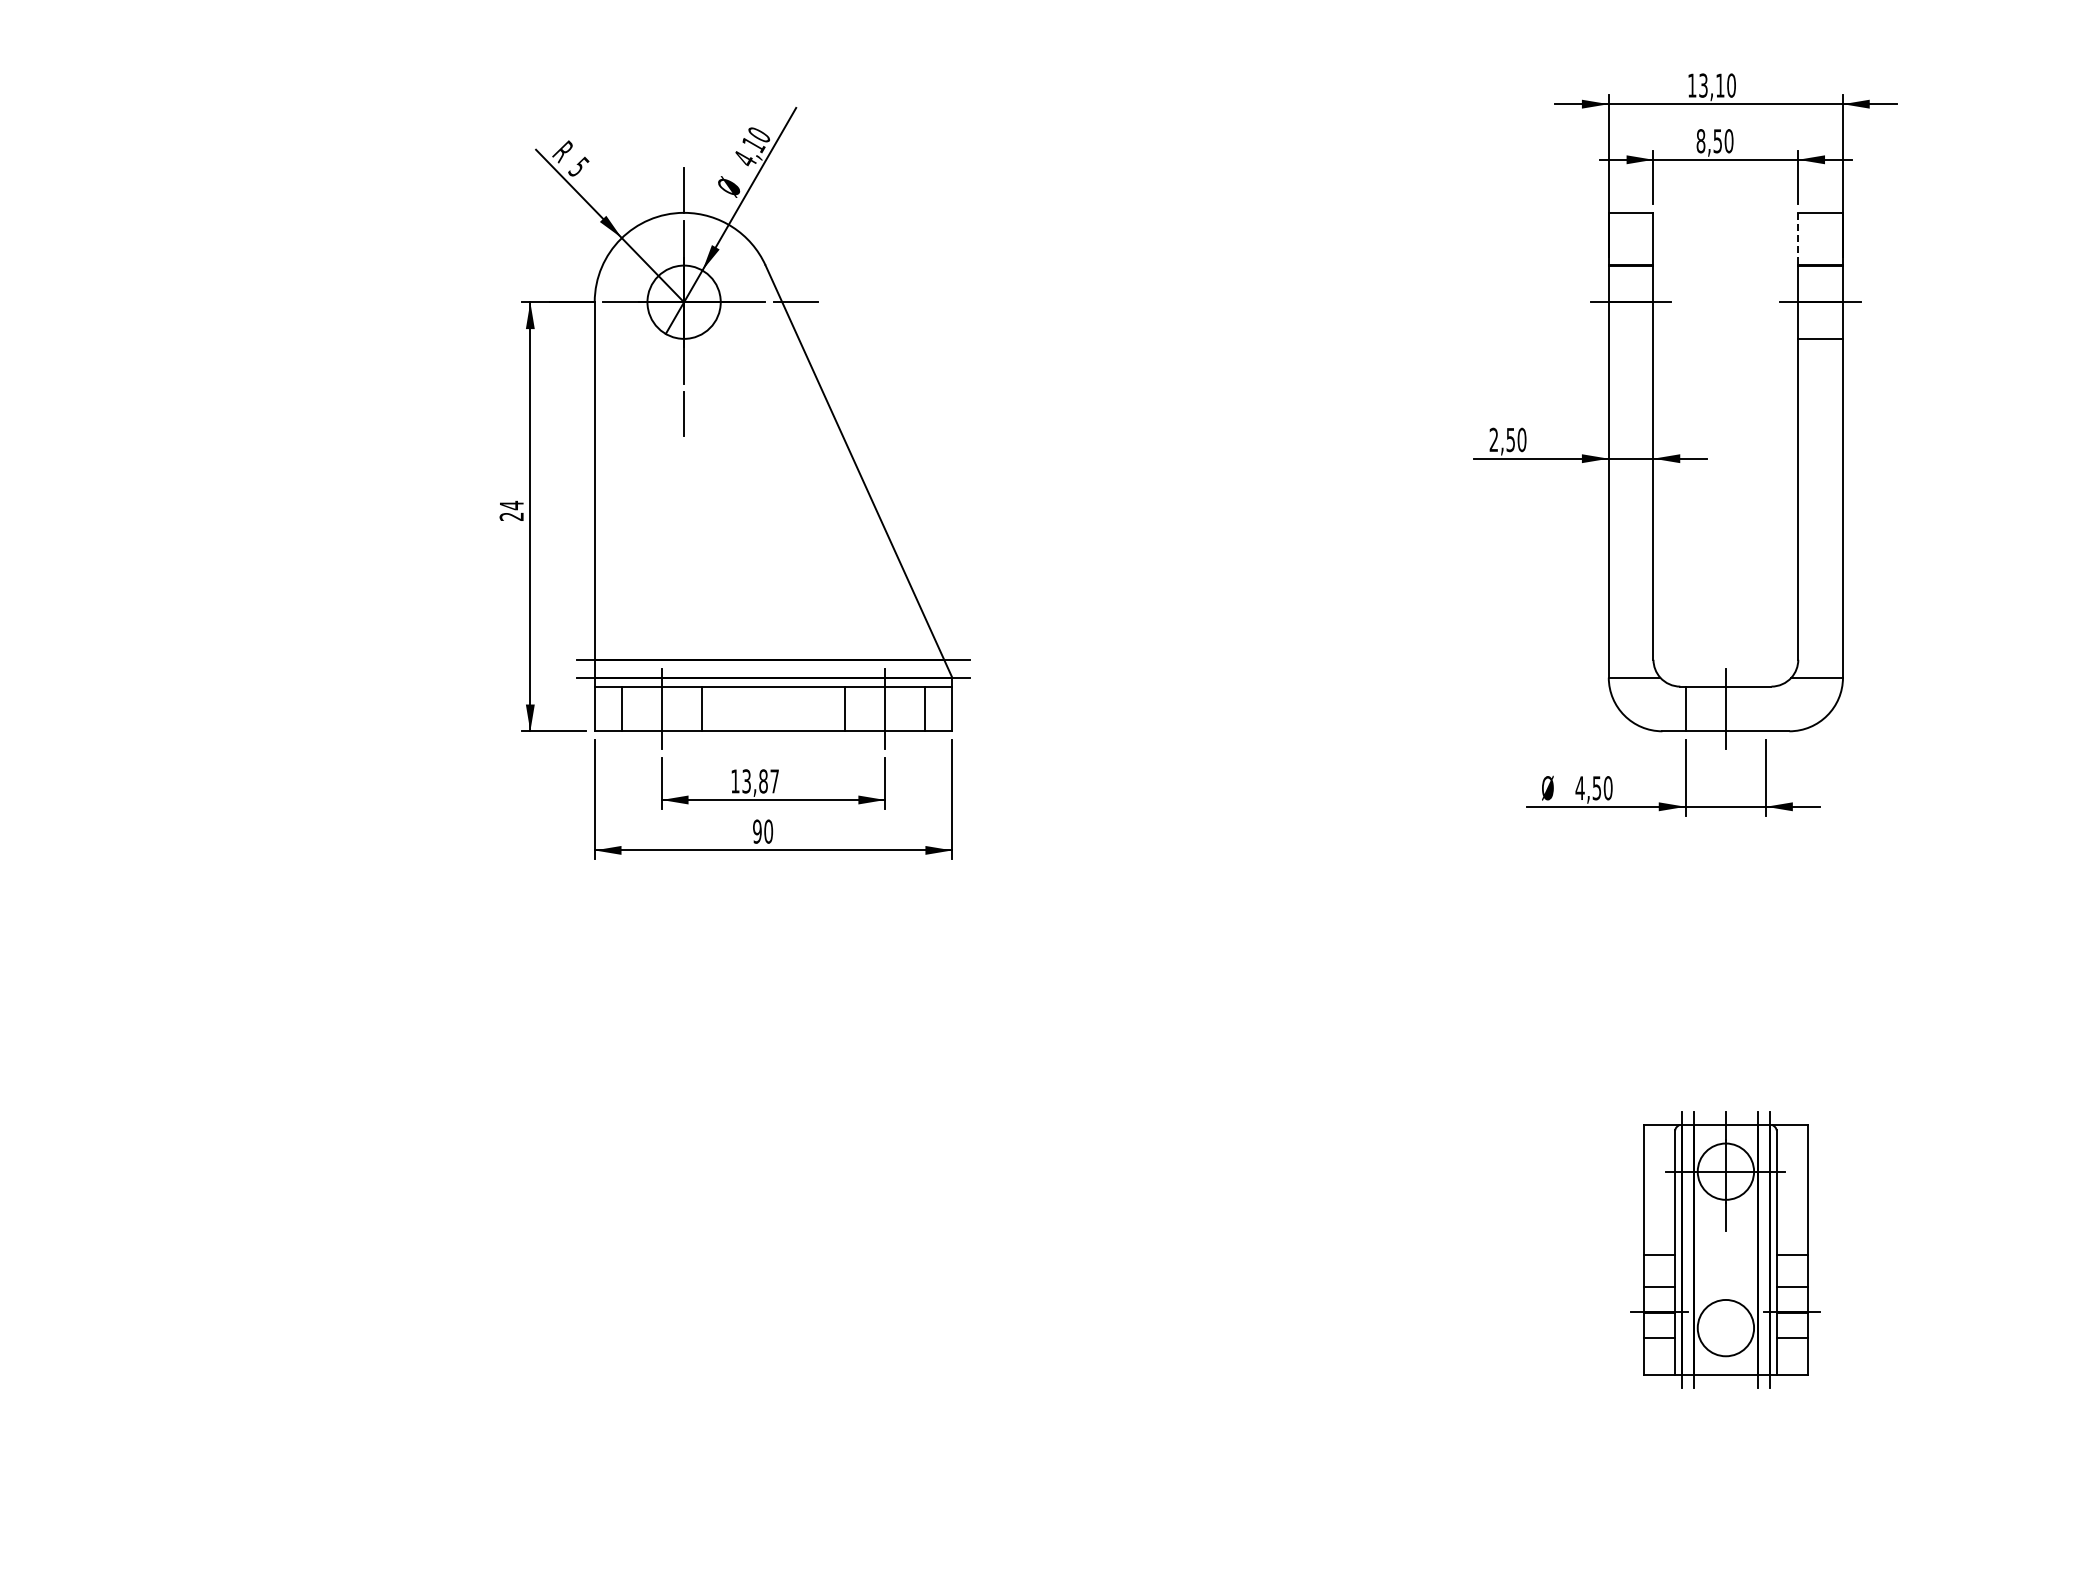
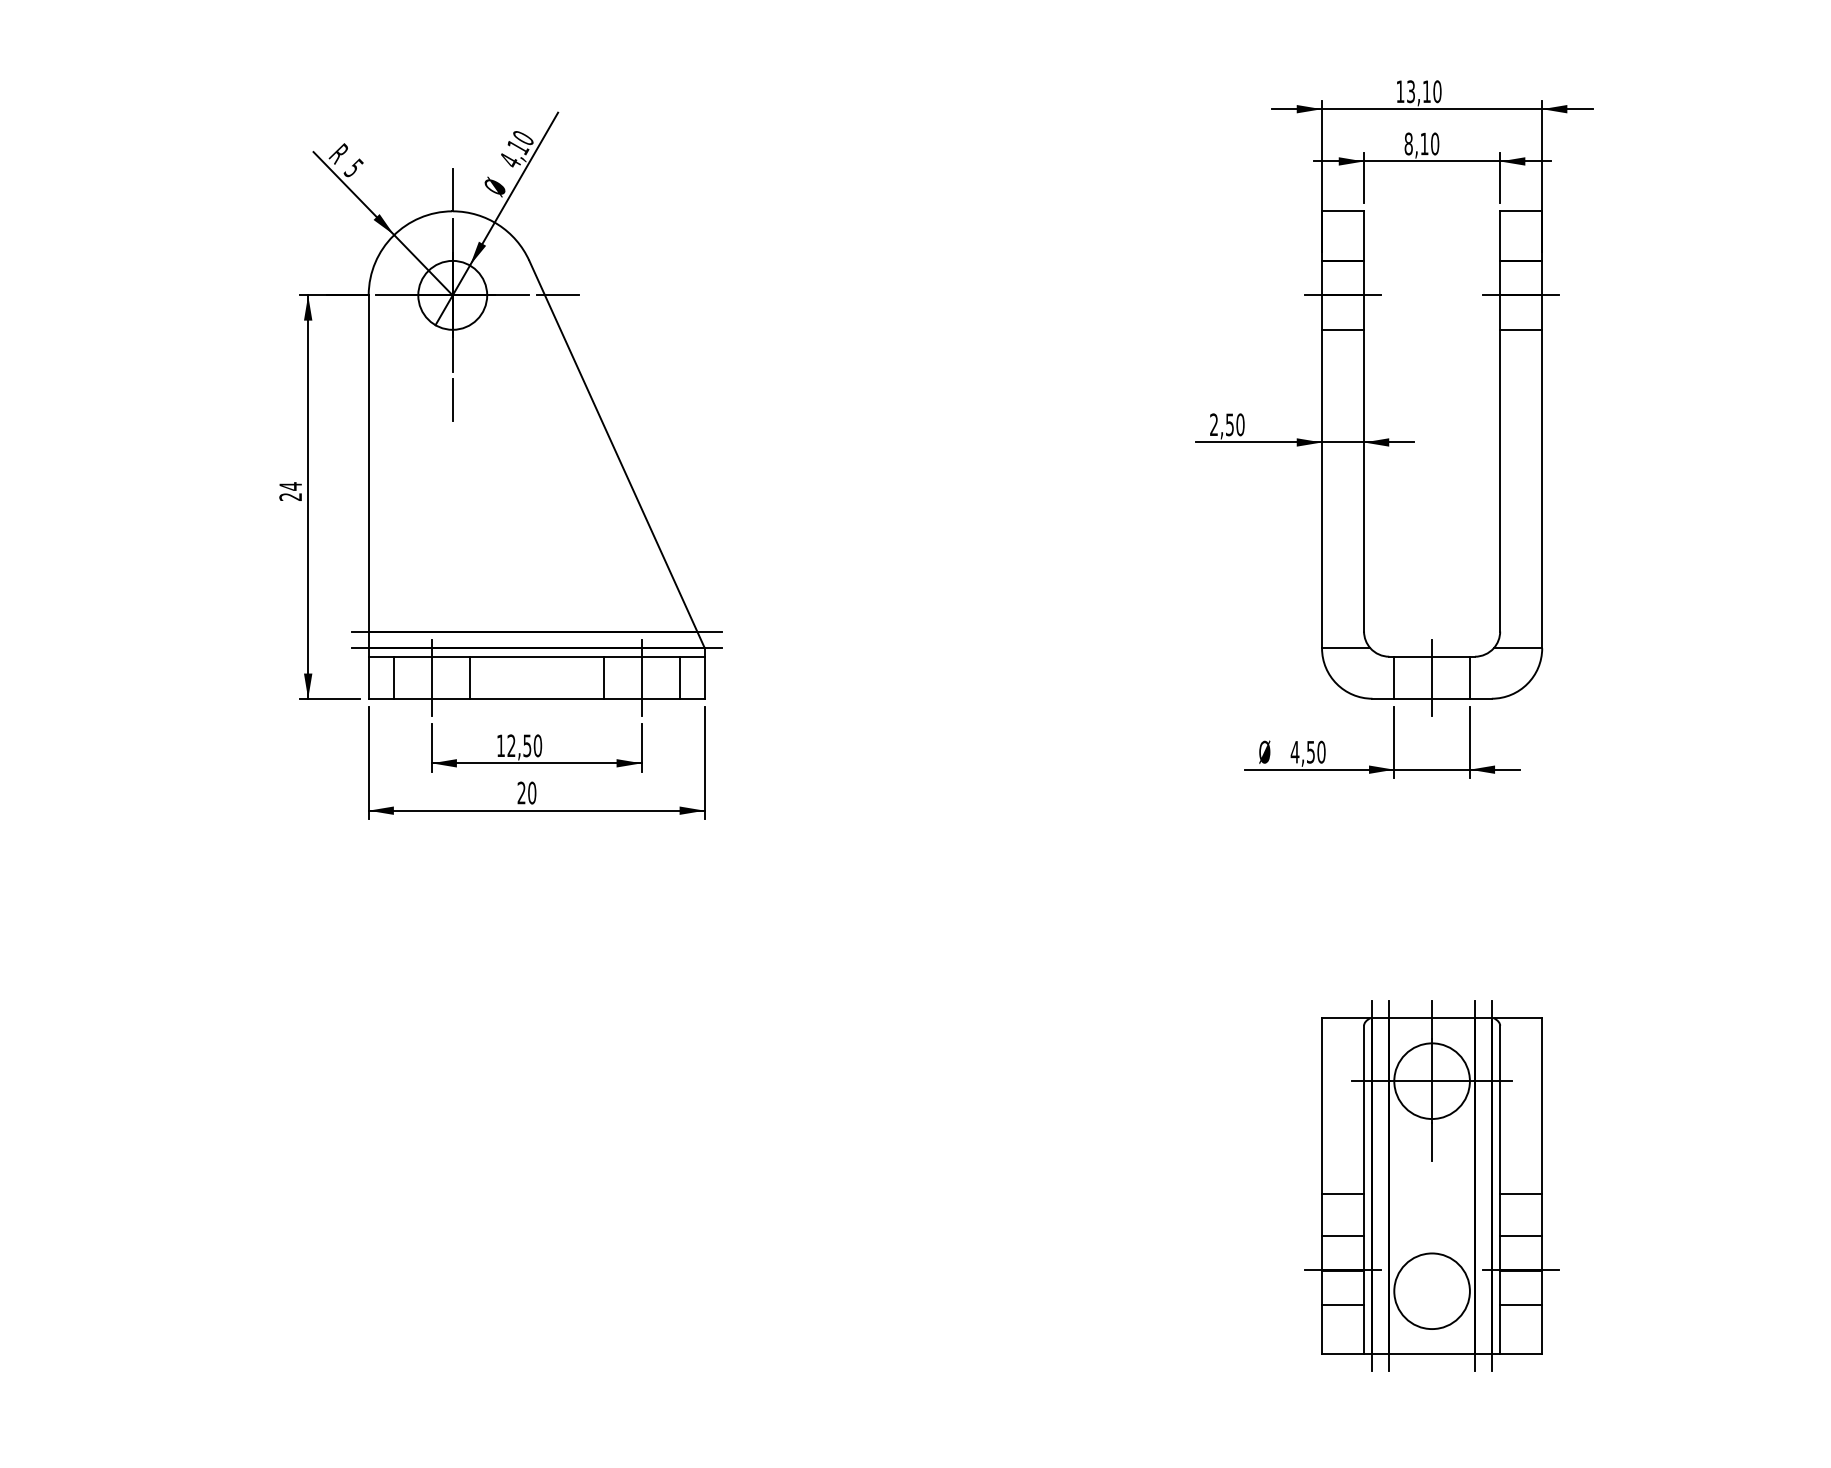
text: (1717, 141) -> (1424, 144), 8,50 -> 8,10
line: (1798, 239) -> (1500, 236), dashed -> solid
line: (1630, 338) -> (1342, 329), added
line: (1766, 708) -> (1470, 677), added
text: (760, 781) -> (524, 745), 13,87 -> 12,50
text: (757, 831) -> (521, 792), 90 -> 20
part: (1725, 1249) -> (1431, 1185), size x1.43

